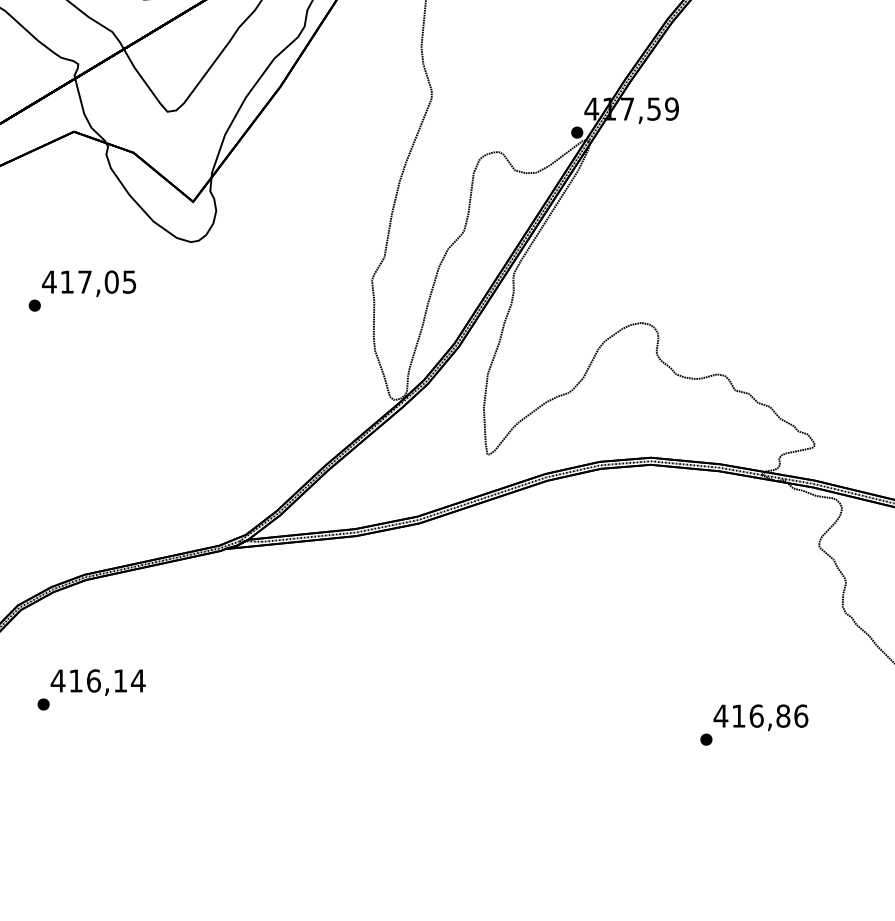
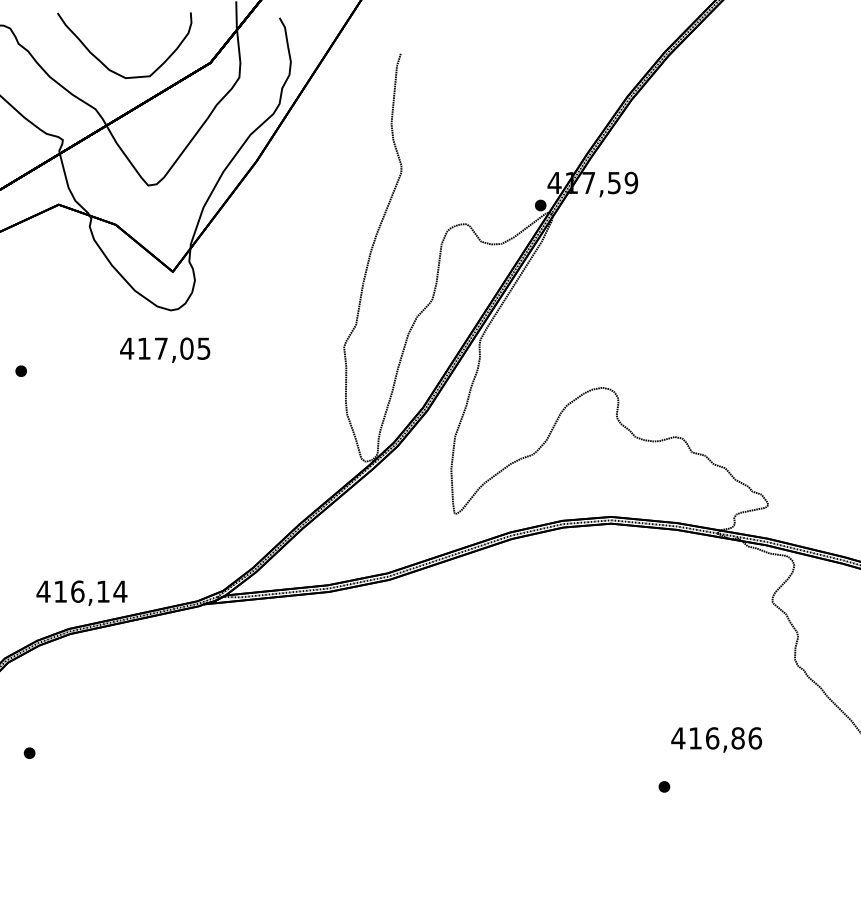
text: (89, 282) -> (165, 349), moved
text: (97, 681) -> (81, 592), moved
text: (760, 717) -> (716, 739), moved

